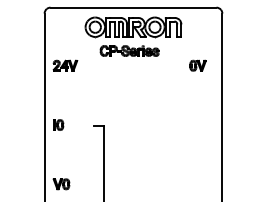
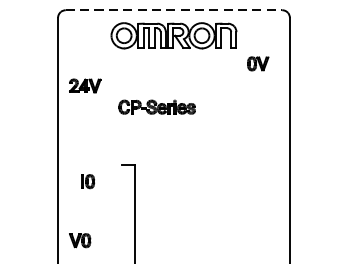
line: (133, 7) -> (174, 10), solid -> dashed
part: (129, 50) -> (157, 106), moved
part: (197, 65) -> (257, 63), moved
part: (58, 124) -> (87, 180), moved

